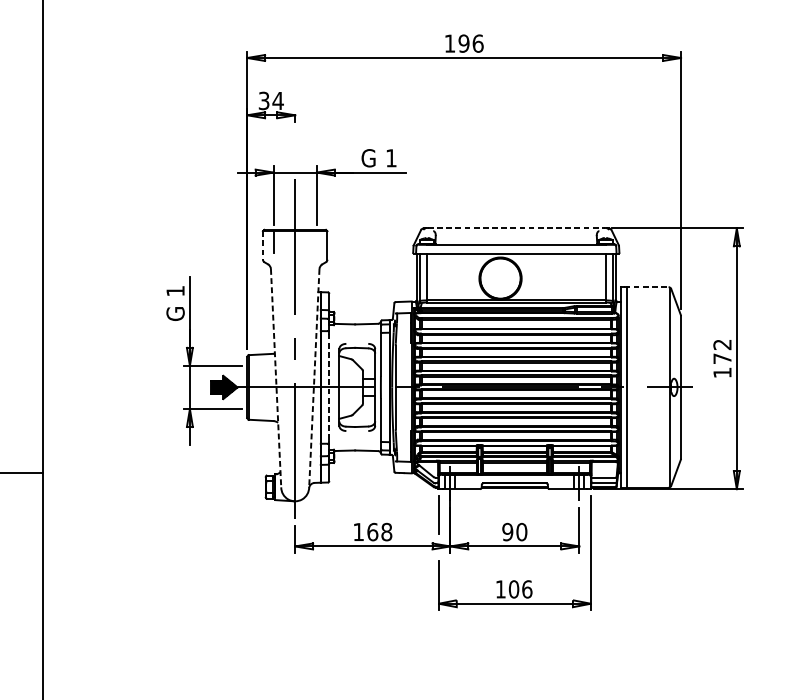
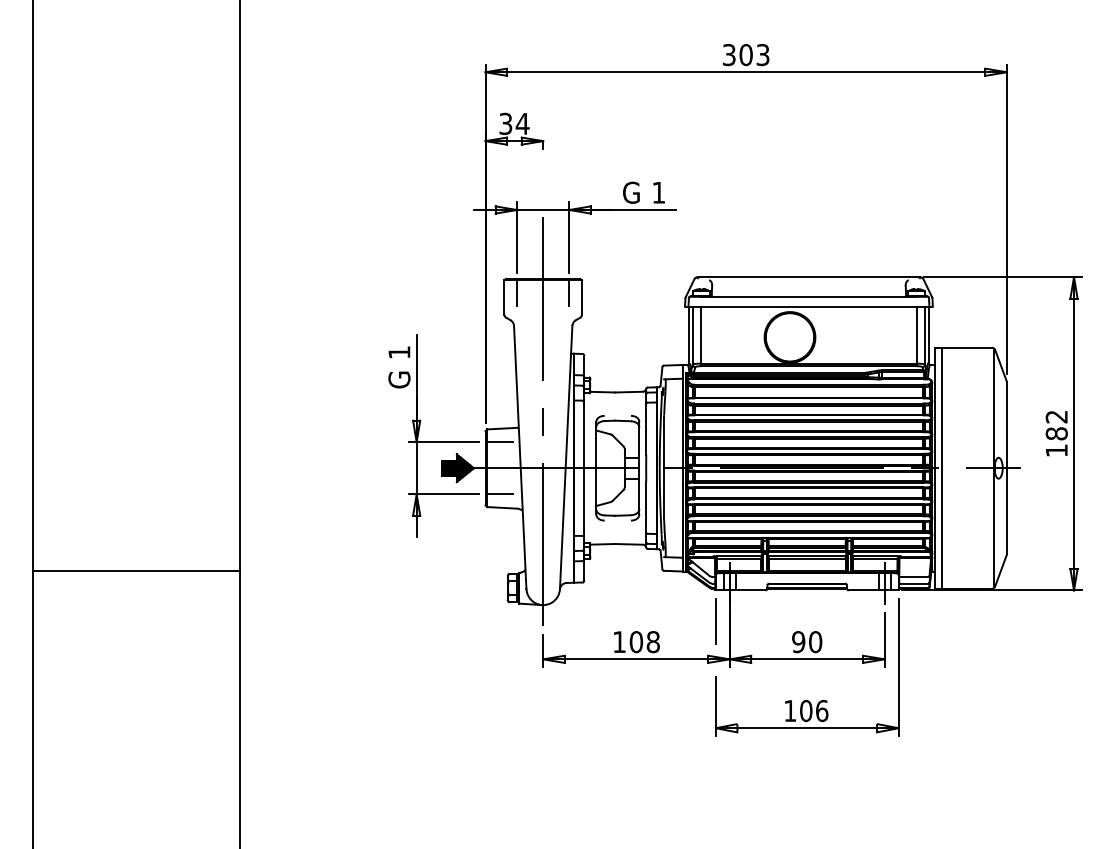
text: (464, 44) -> (746, 55), 196 -> 303
line: (516, 228) -> (809, 277), dashed -> solid
line: (317, 242) -> (569, 293), added
line: (263, 246) -> (504, 298), dashed -> solid
line: (646, 286) -> (965, 347), dashed -> solid
text: (722, 358) -> (1056, 433), 172 -> 182
line: (259, 366) -> (500, 442), added
line: (276, 378) -> (520, 457), dashed -> solid
line: (314, 378) -> (566, 457), dashed -> solid
line: (329, 387) -> (584, 468), dashed -> solid
line: (259, 409) -> (500, 494), added
text: (372, 531) -> (636, 641), 168 -> 108

